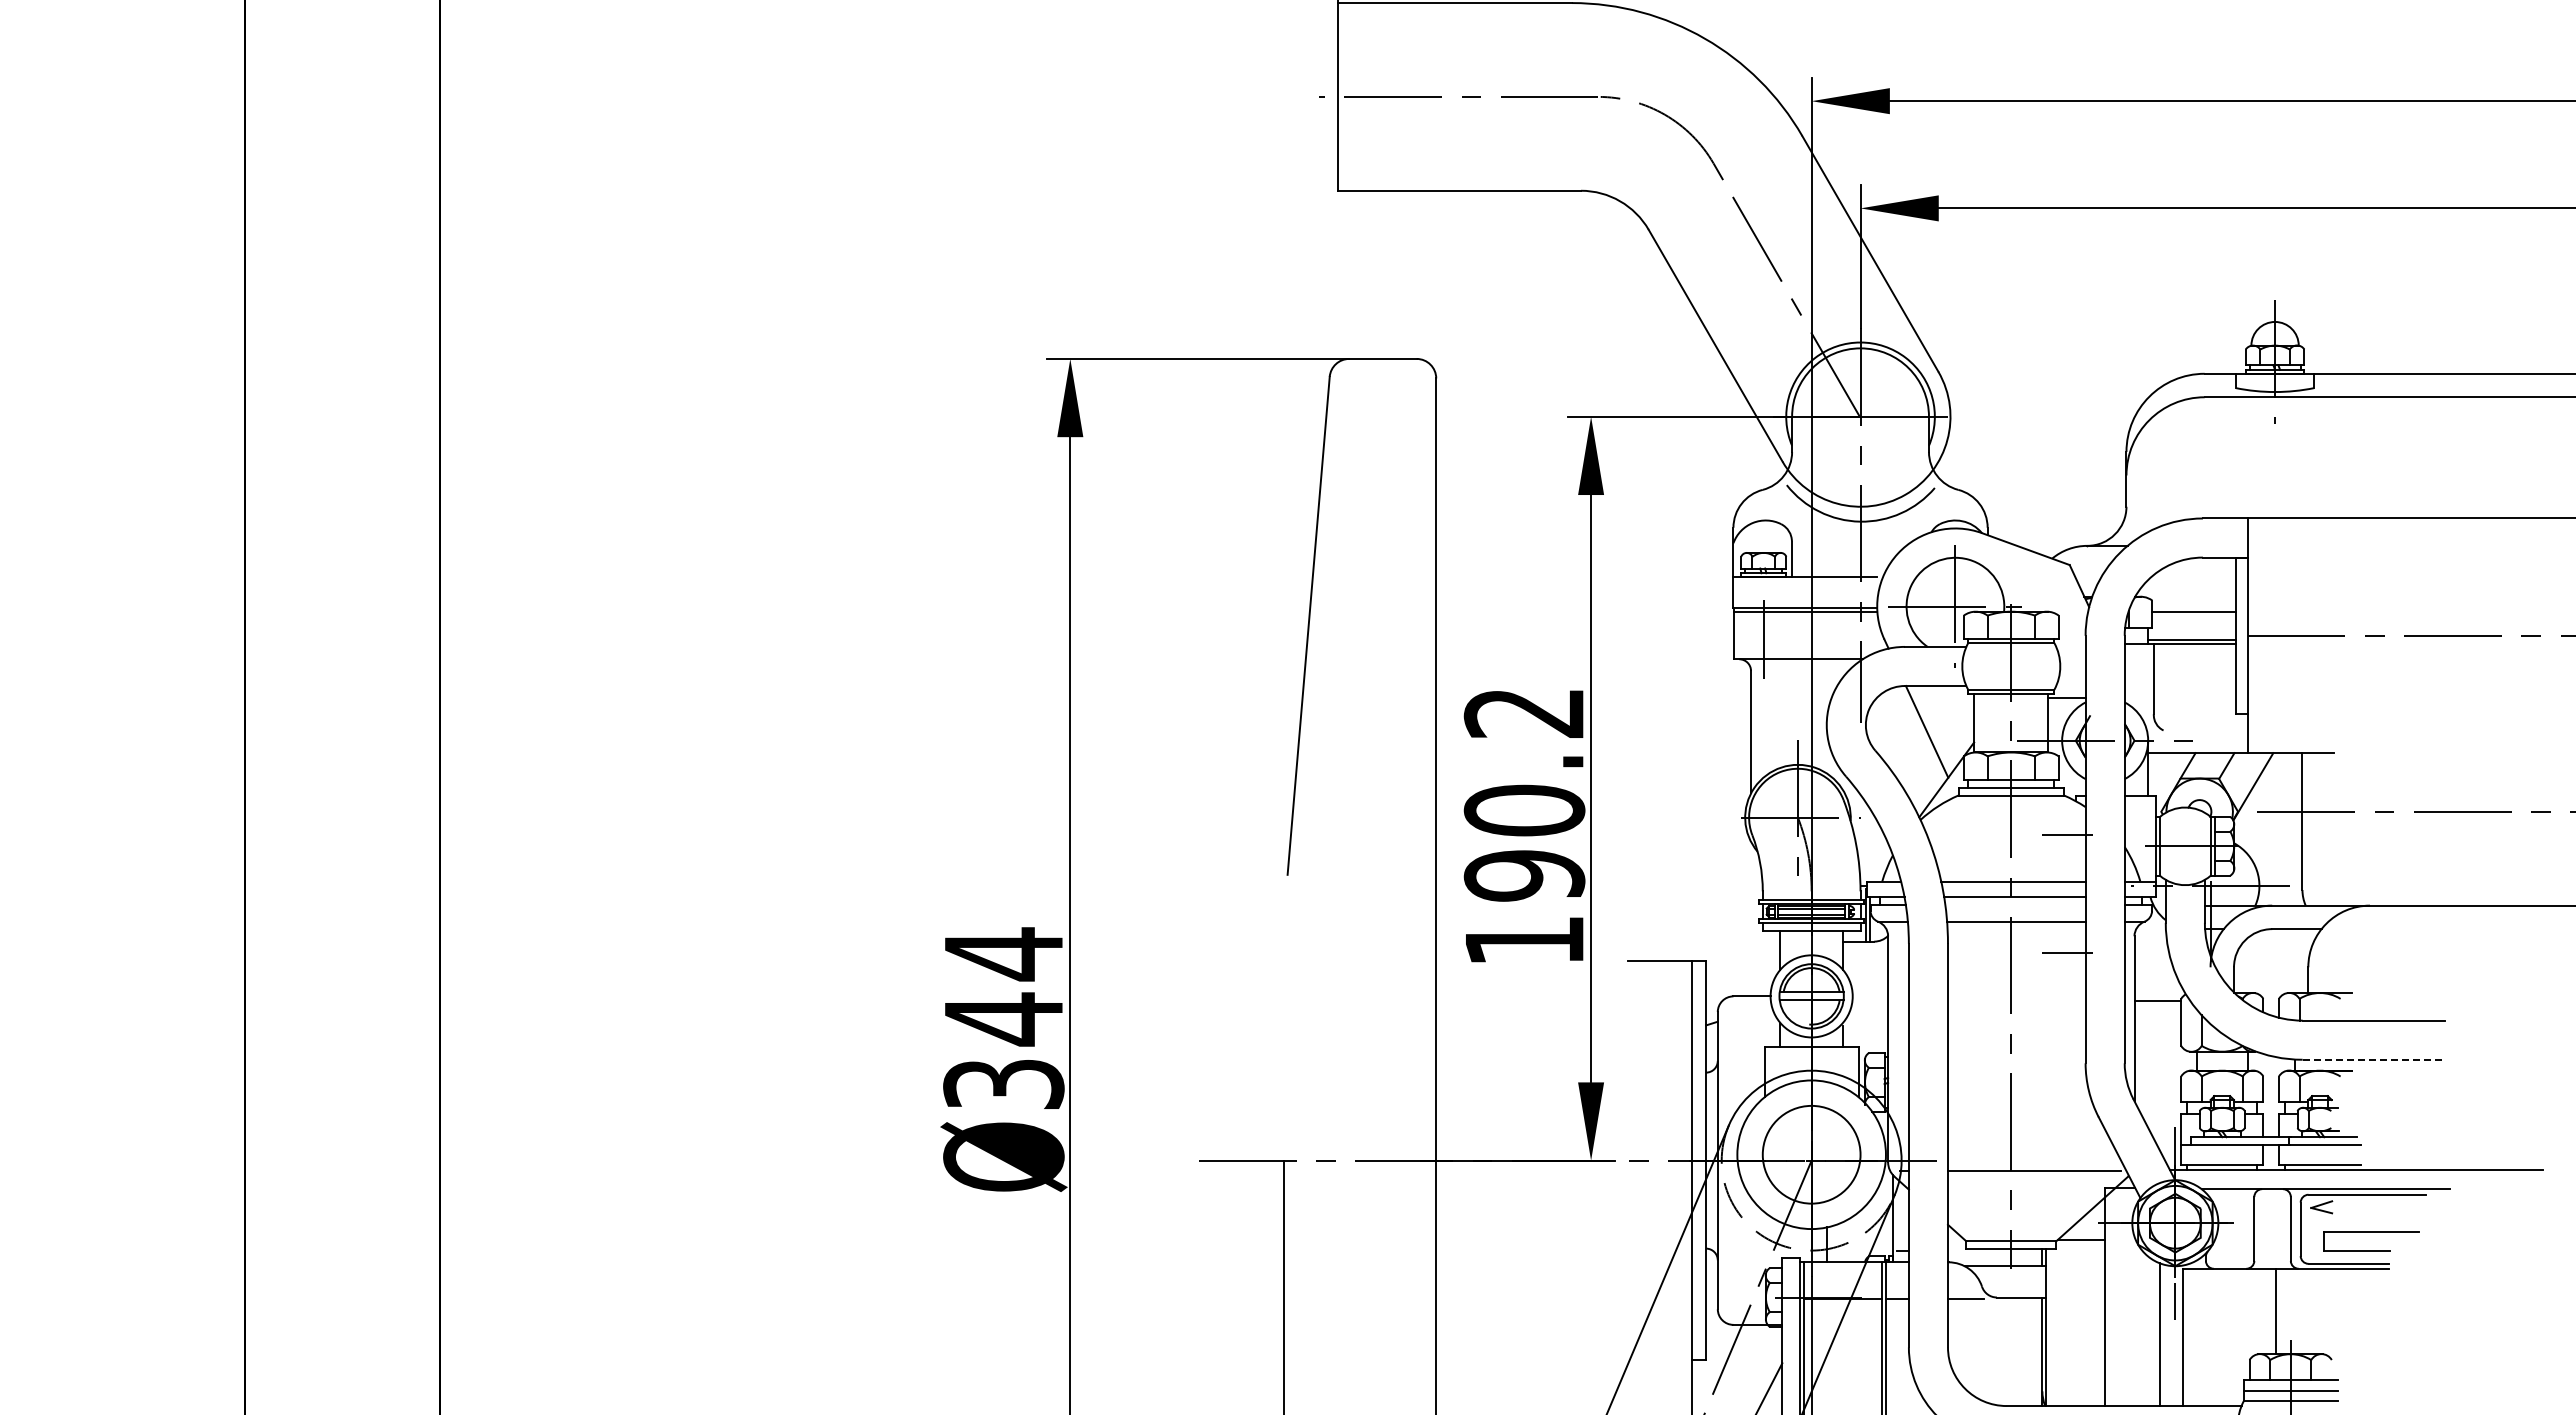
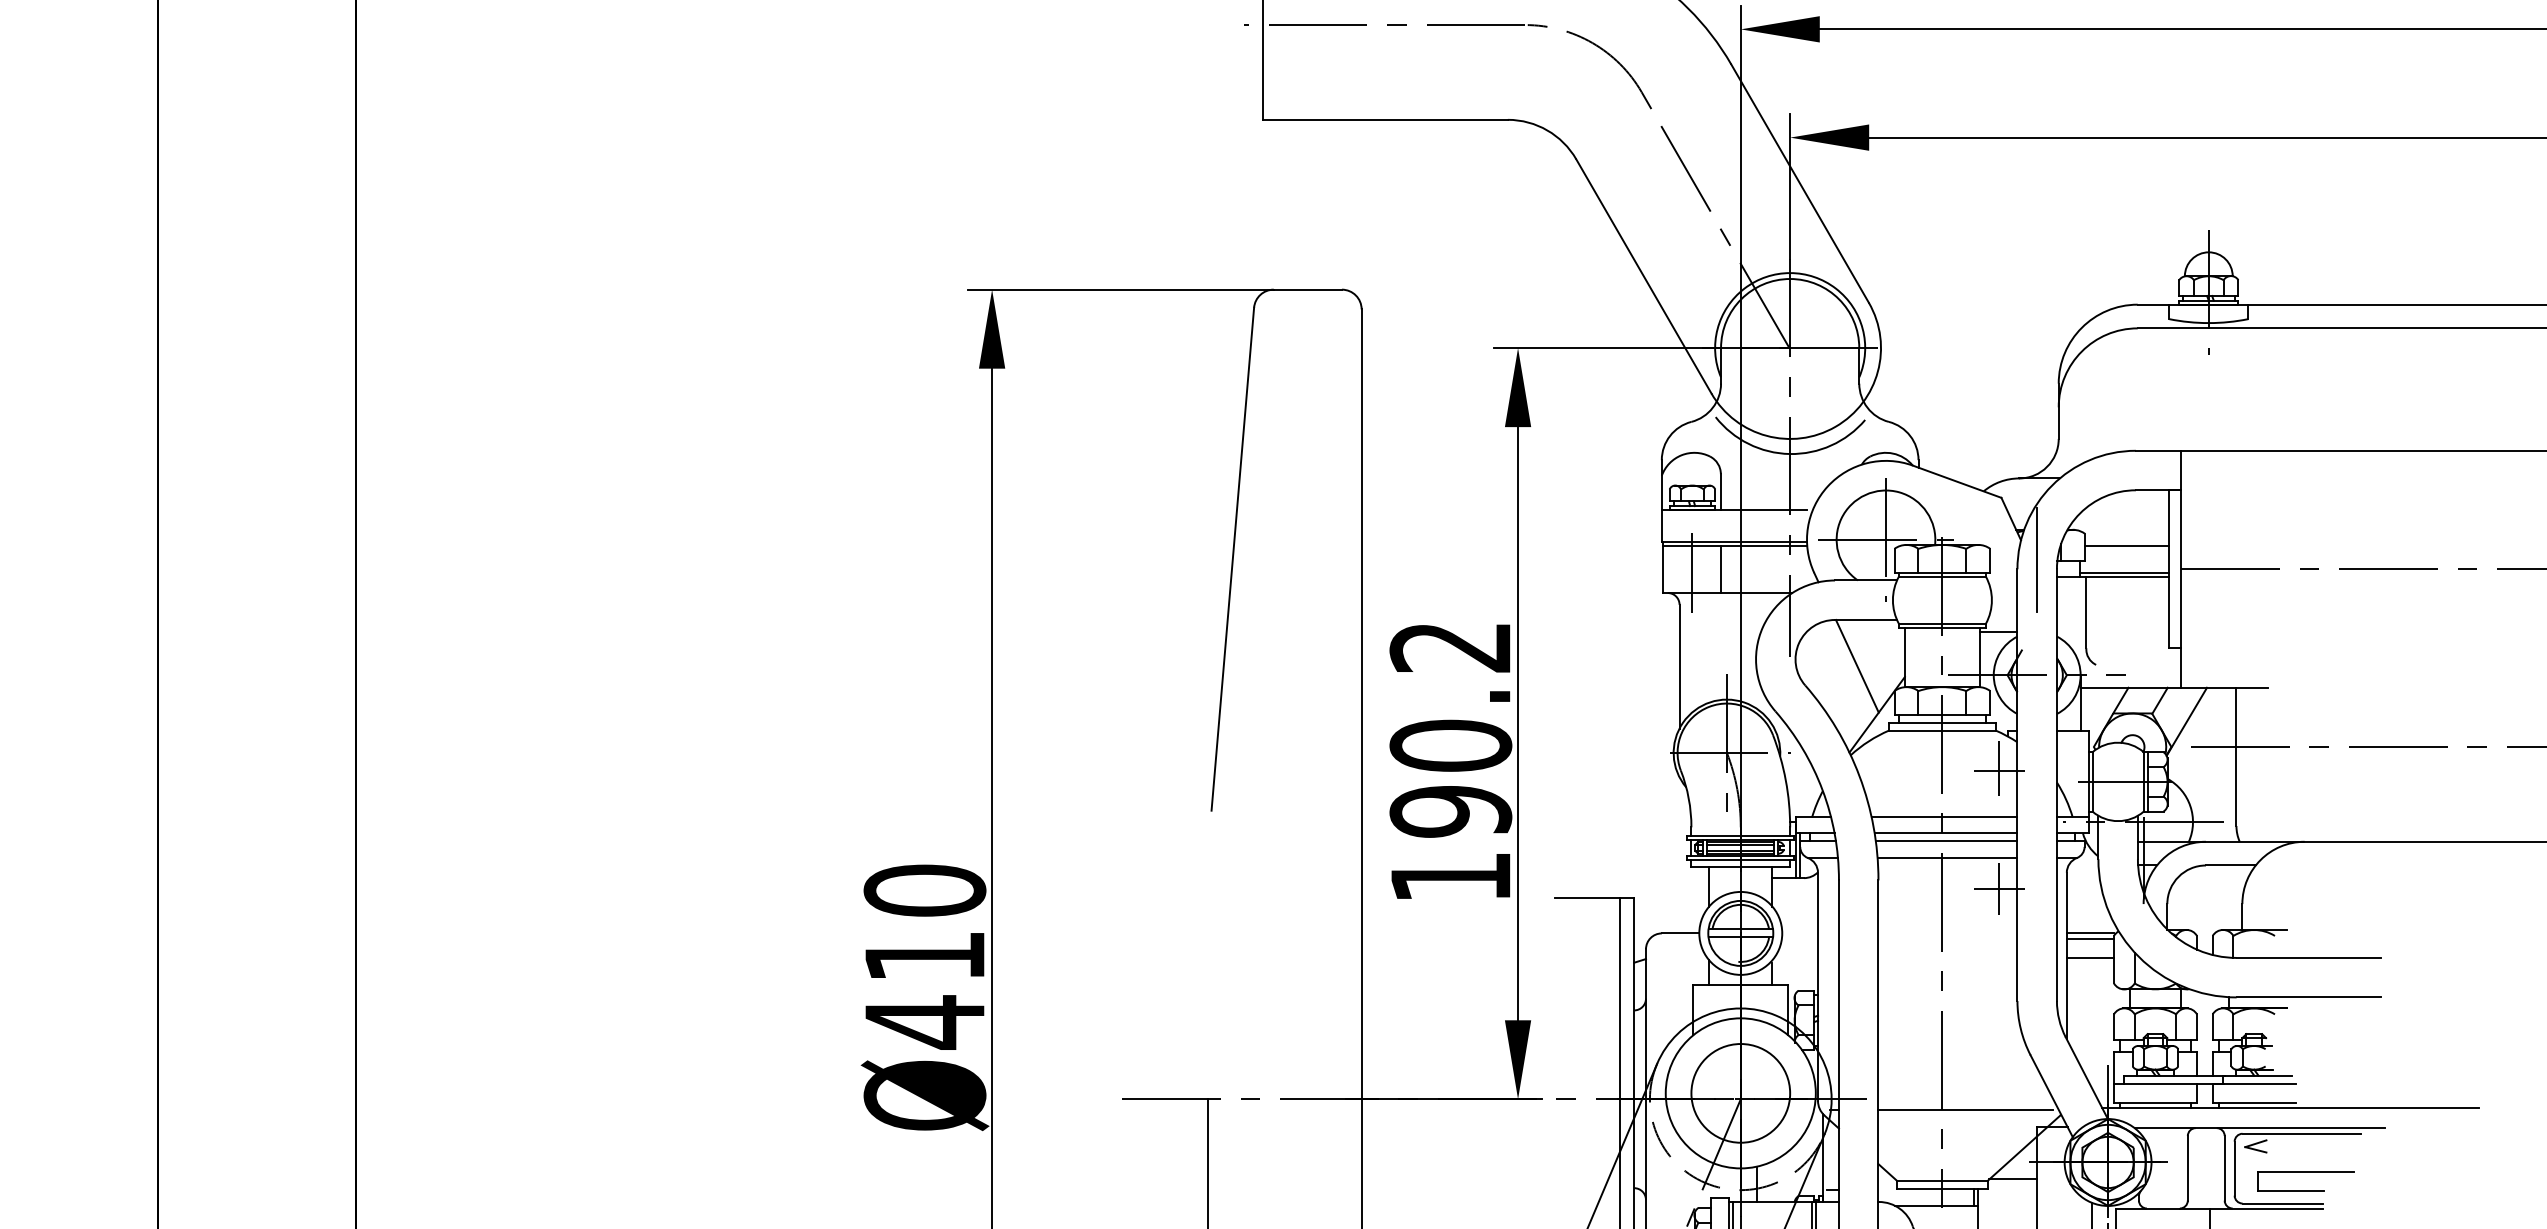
line: (2104, 626) -> (2036, 559), added
line: (1791, 635) -> (1720, 568), added
line: (2067, 832) -> (1999, 767), added
line: (2015, 905) -> (1946, 841), added
line: (2067, 952) -> (1999, 889), added
line: (2157, 995) -> (2090, 932), added
text: (1003, 1019) -> (924, 956), Ø344 -> Ø410
line: (2157, 1021) -> (2090, 958), added
line: (2374, 1059) -> (2309, 997), dashed -> solid

